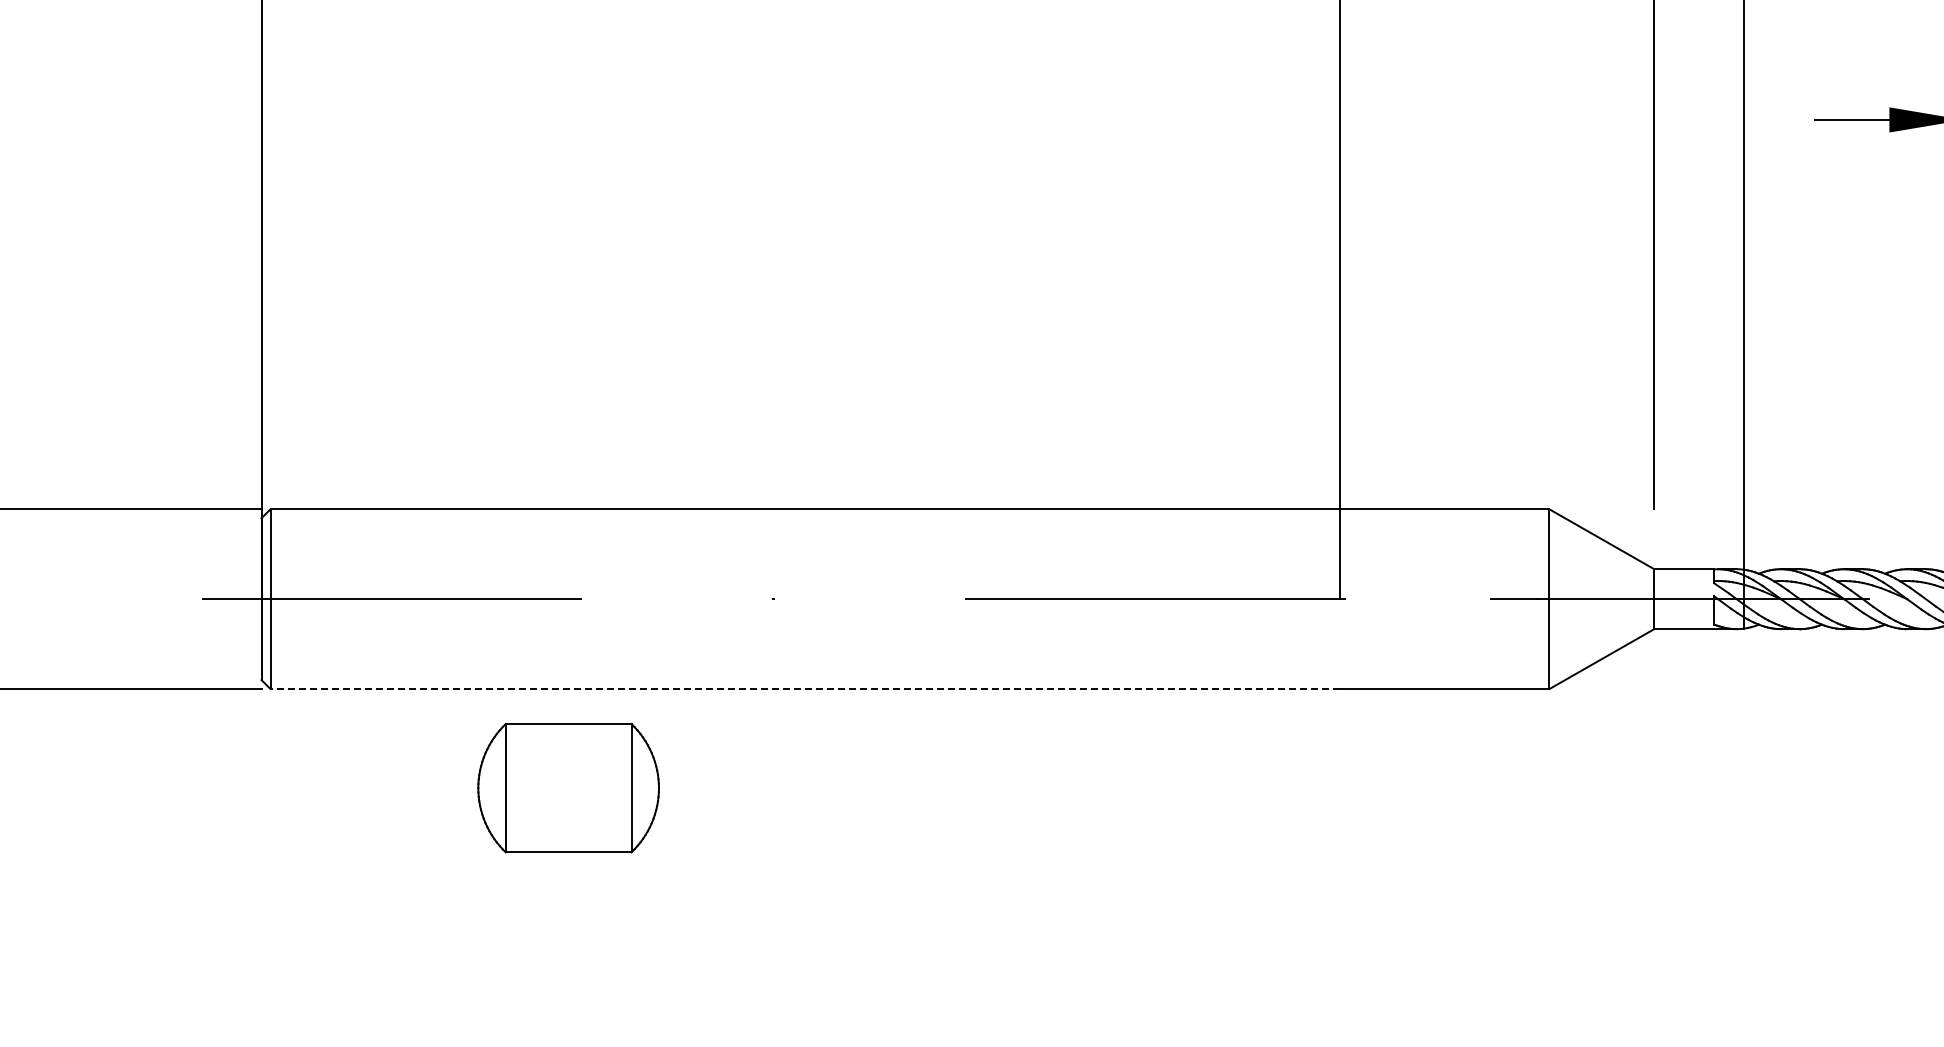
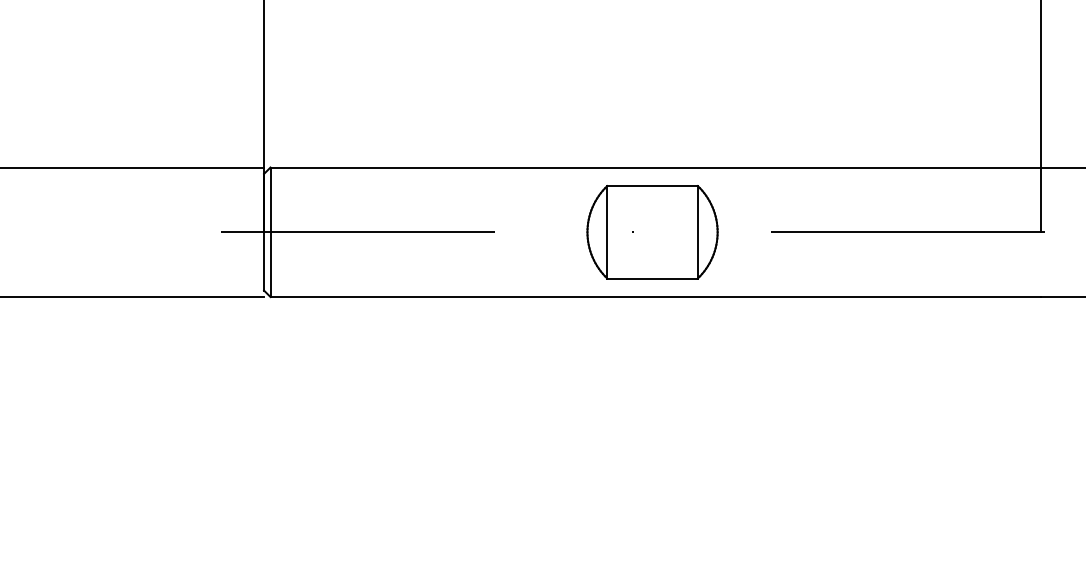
line: (805, 689) -> (656, 297), dashed -> solid
part: (568, 788) -> (652, 232), moved

